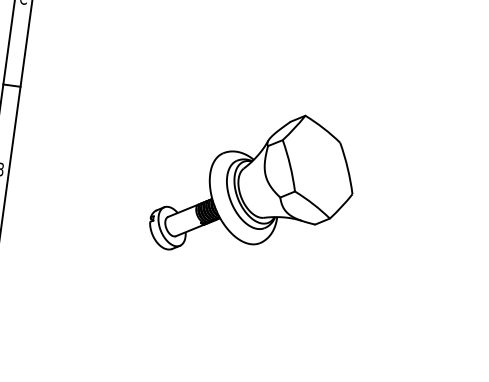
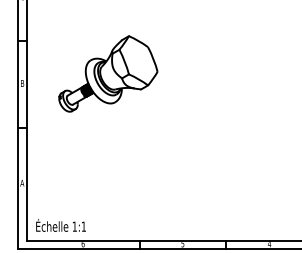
part: (254, 184) -> (108, 73), moved

